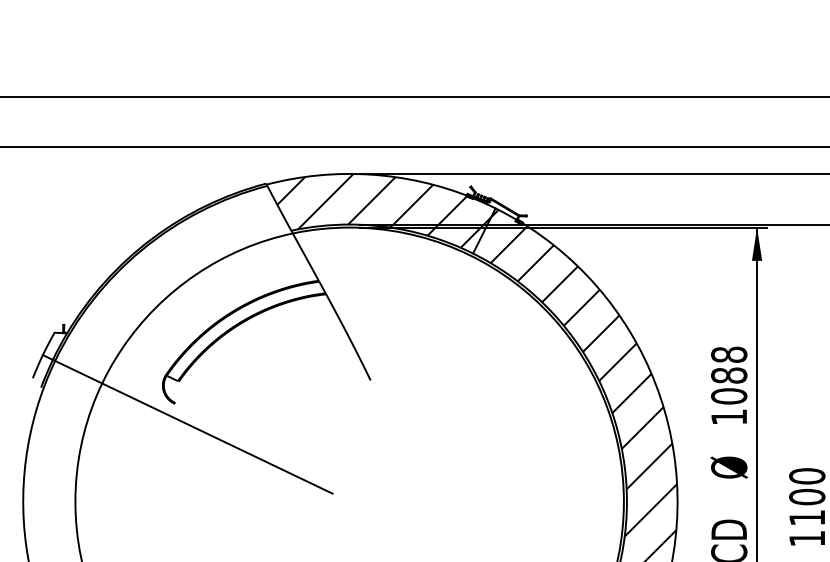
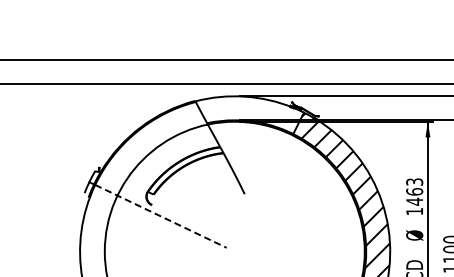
hatch: (382, 210) -> (250, 113), removed
text: (728, 374) -> (414, 191), 1088 -> 1463
line: (192, 427) -> (160, 216), solid -> dashed

